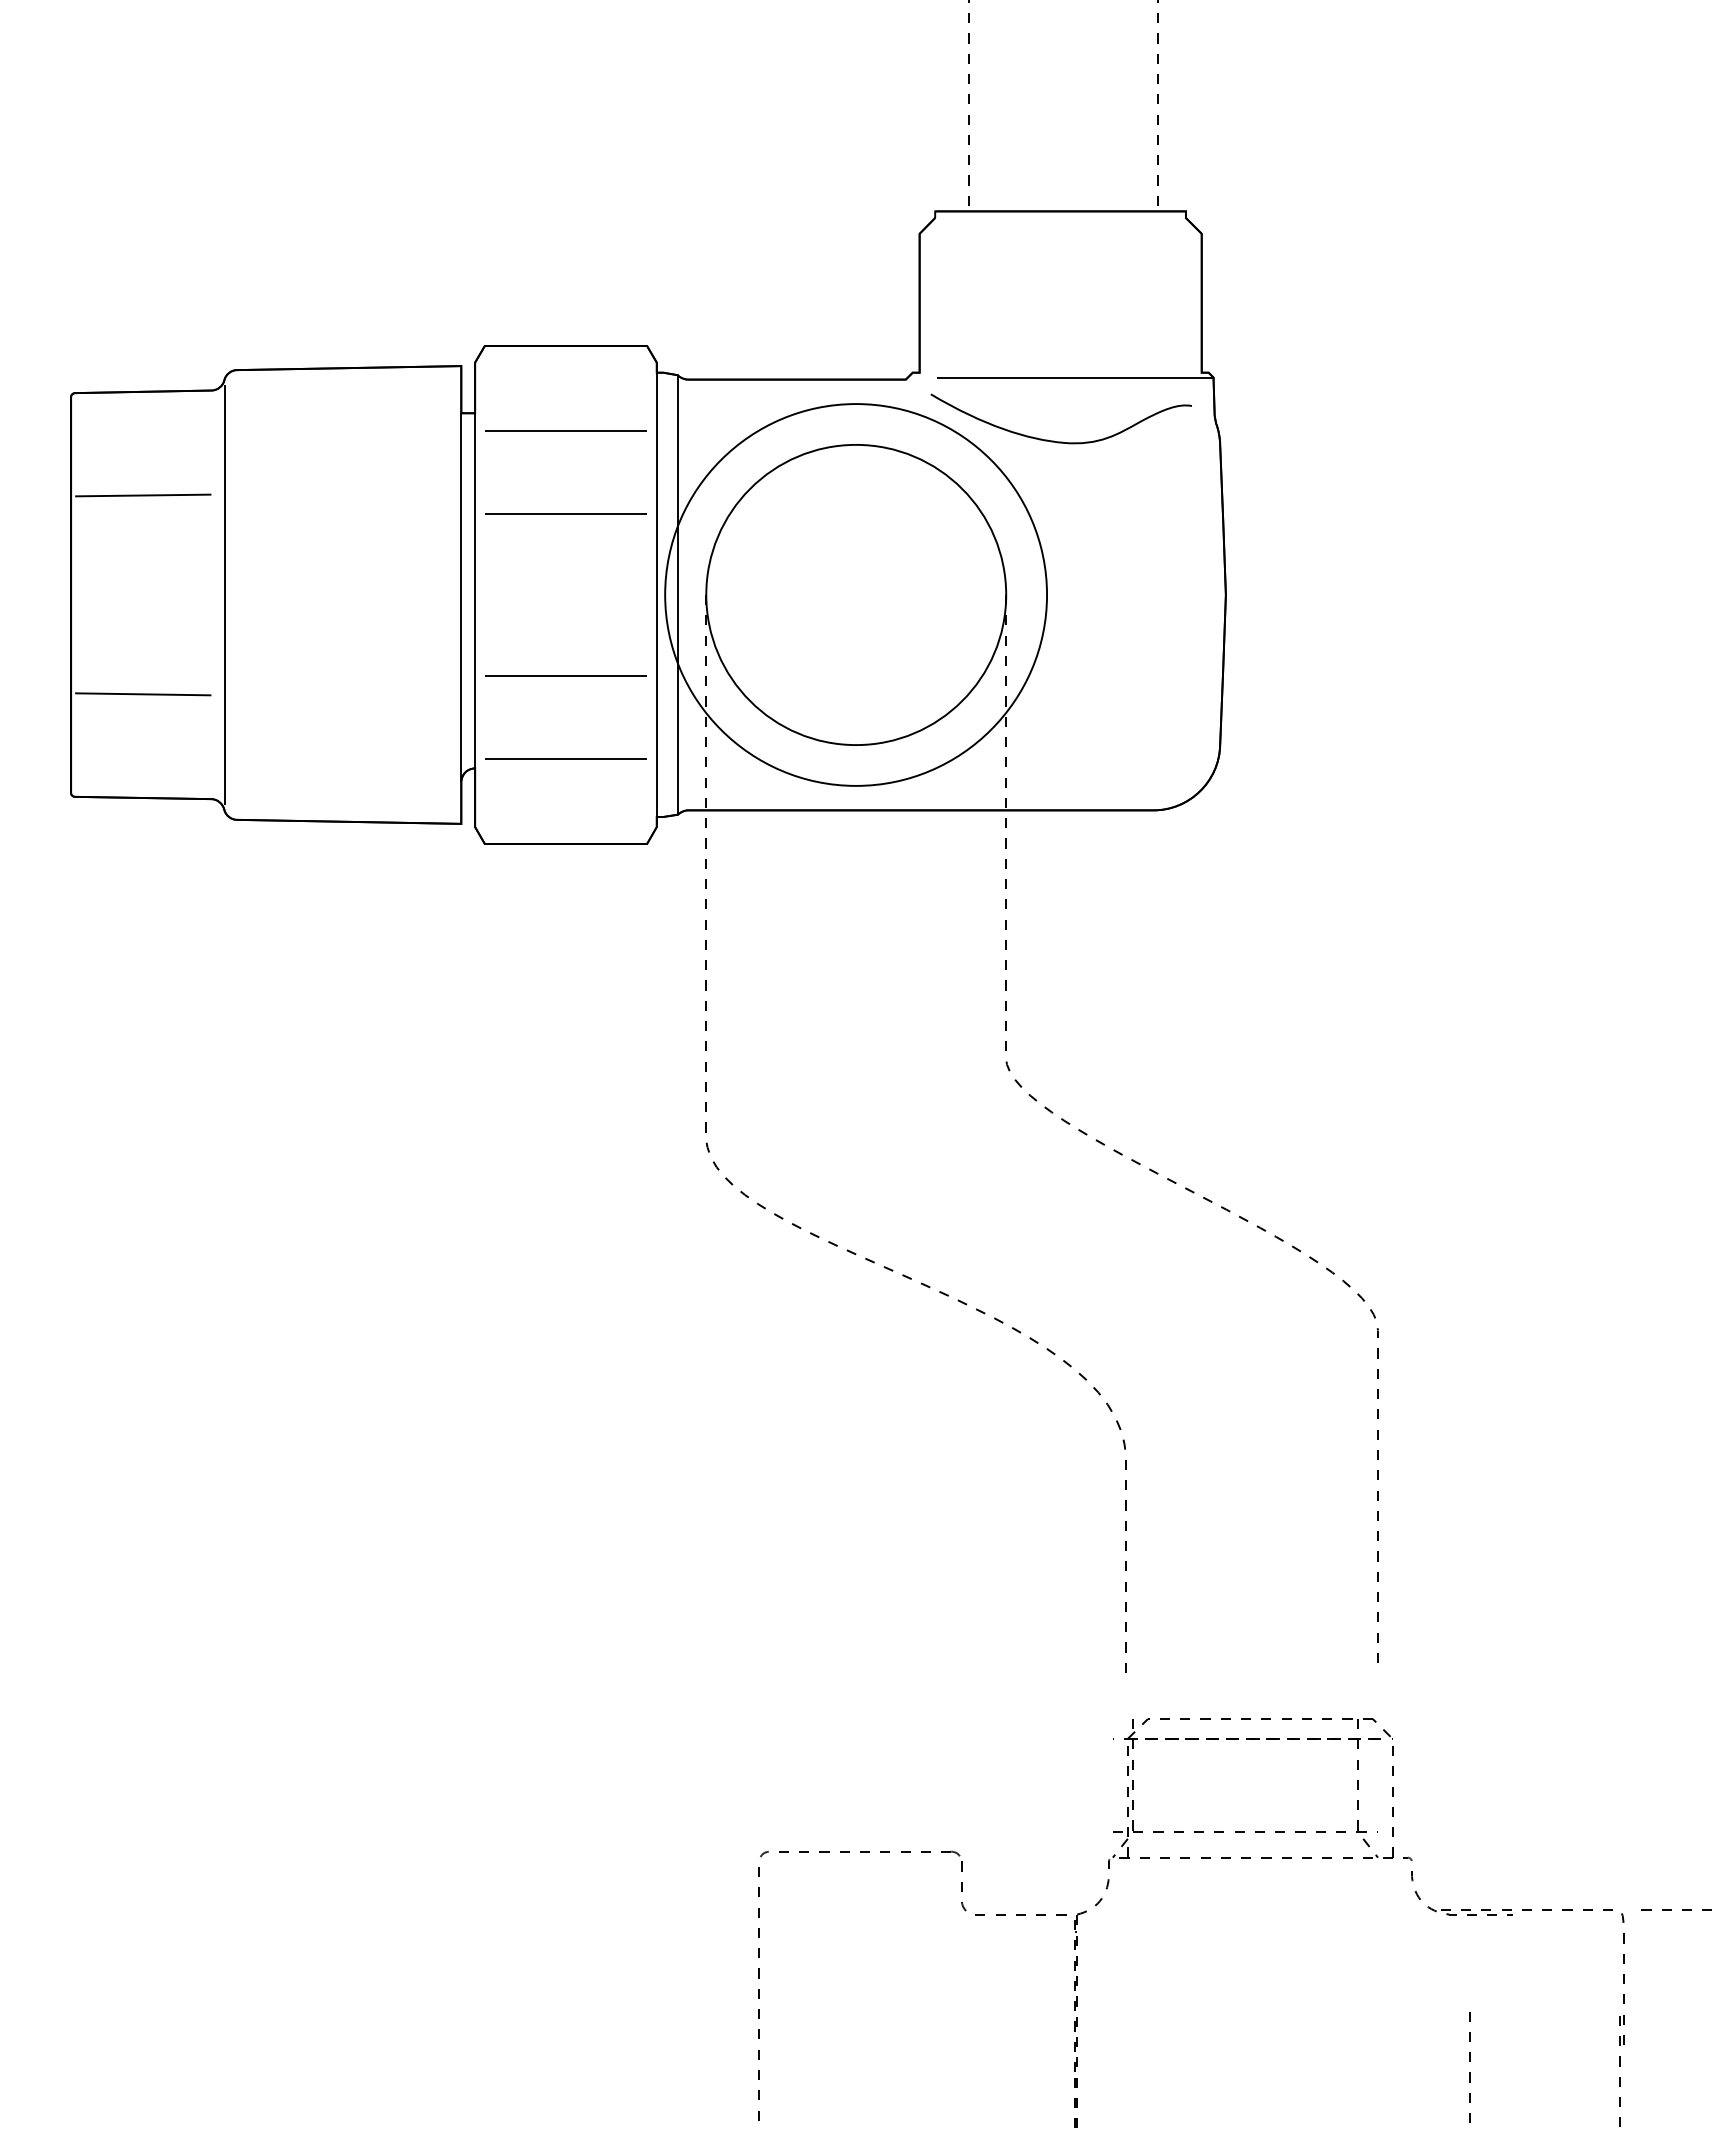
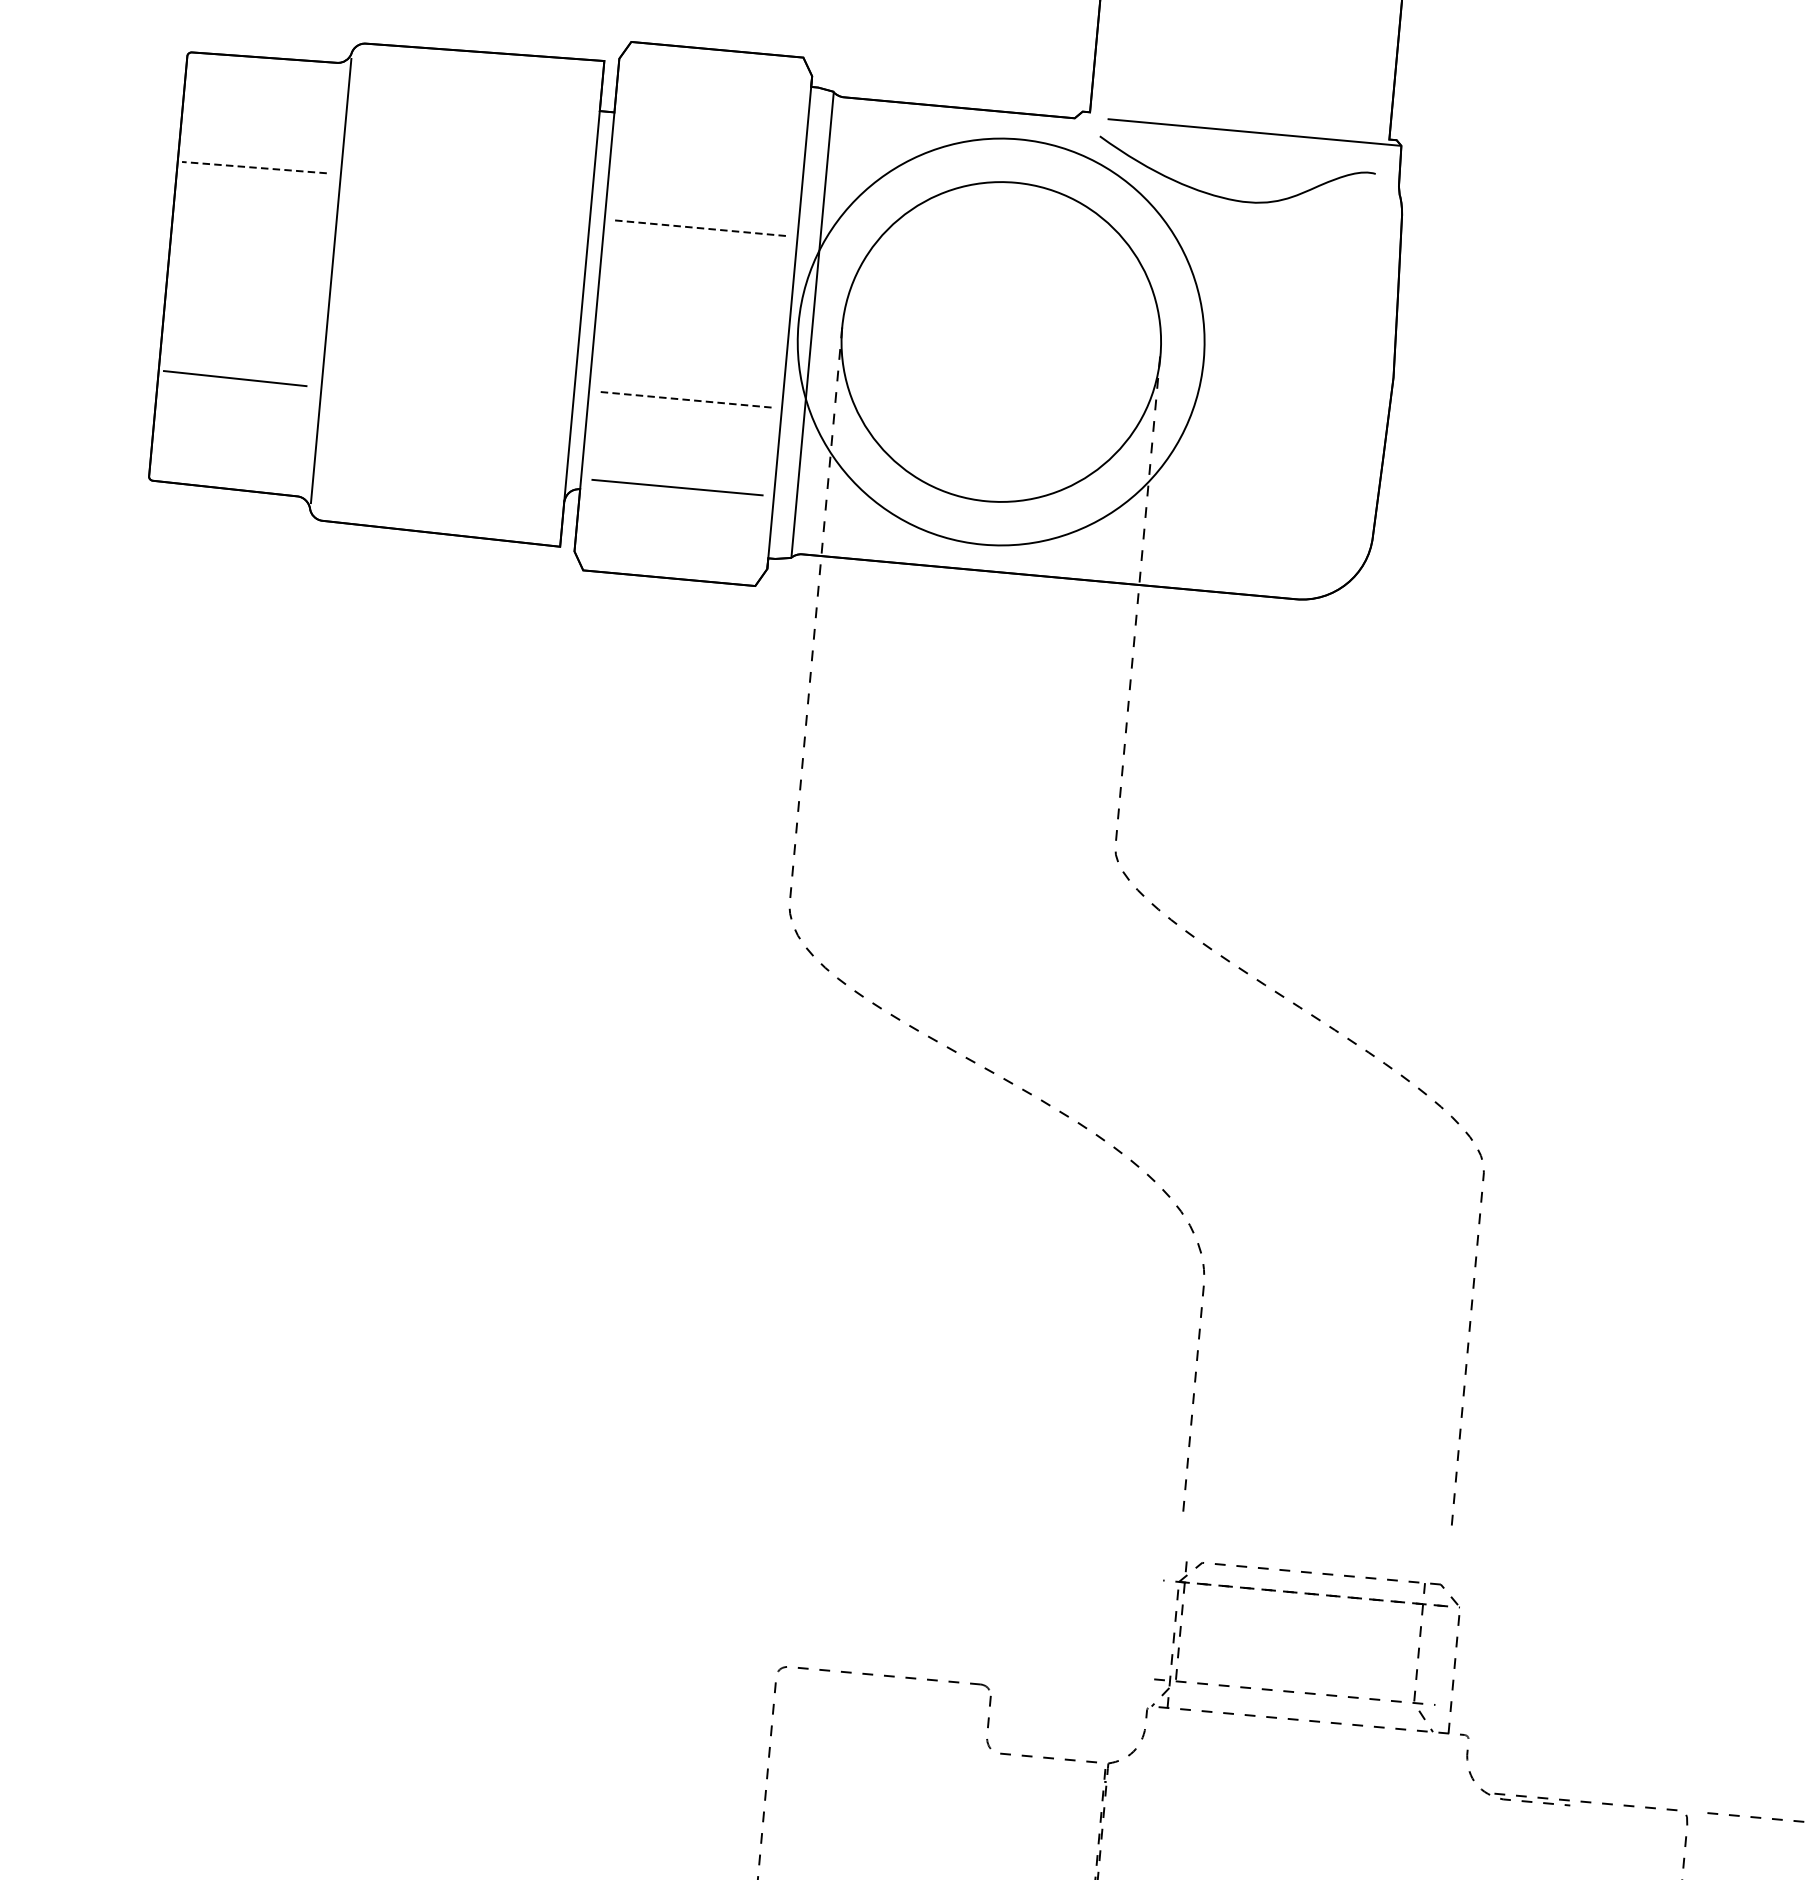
line: (565, 430) -> (708, 139), removed
line: (142, 495) -> (253, 167), solid -> dashed
line: (566, 514) -> (701, 228), solid -> dashed
line: (565, 675) -> (685, 399), solid -> dashed

